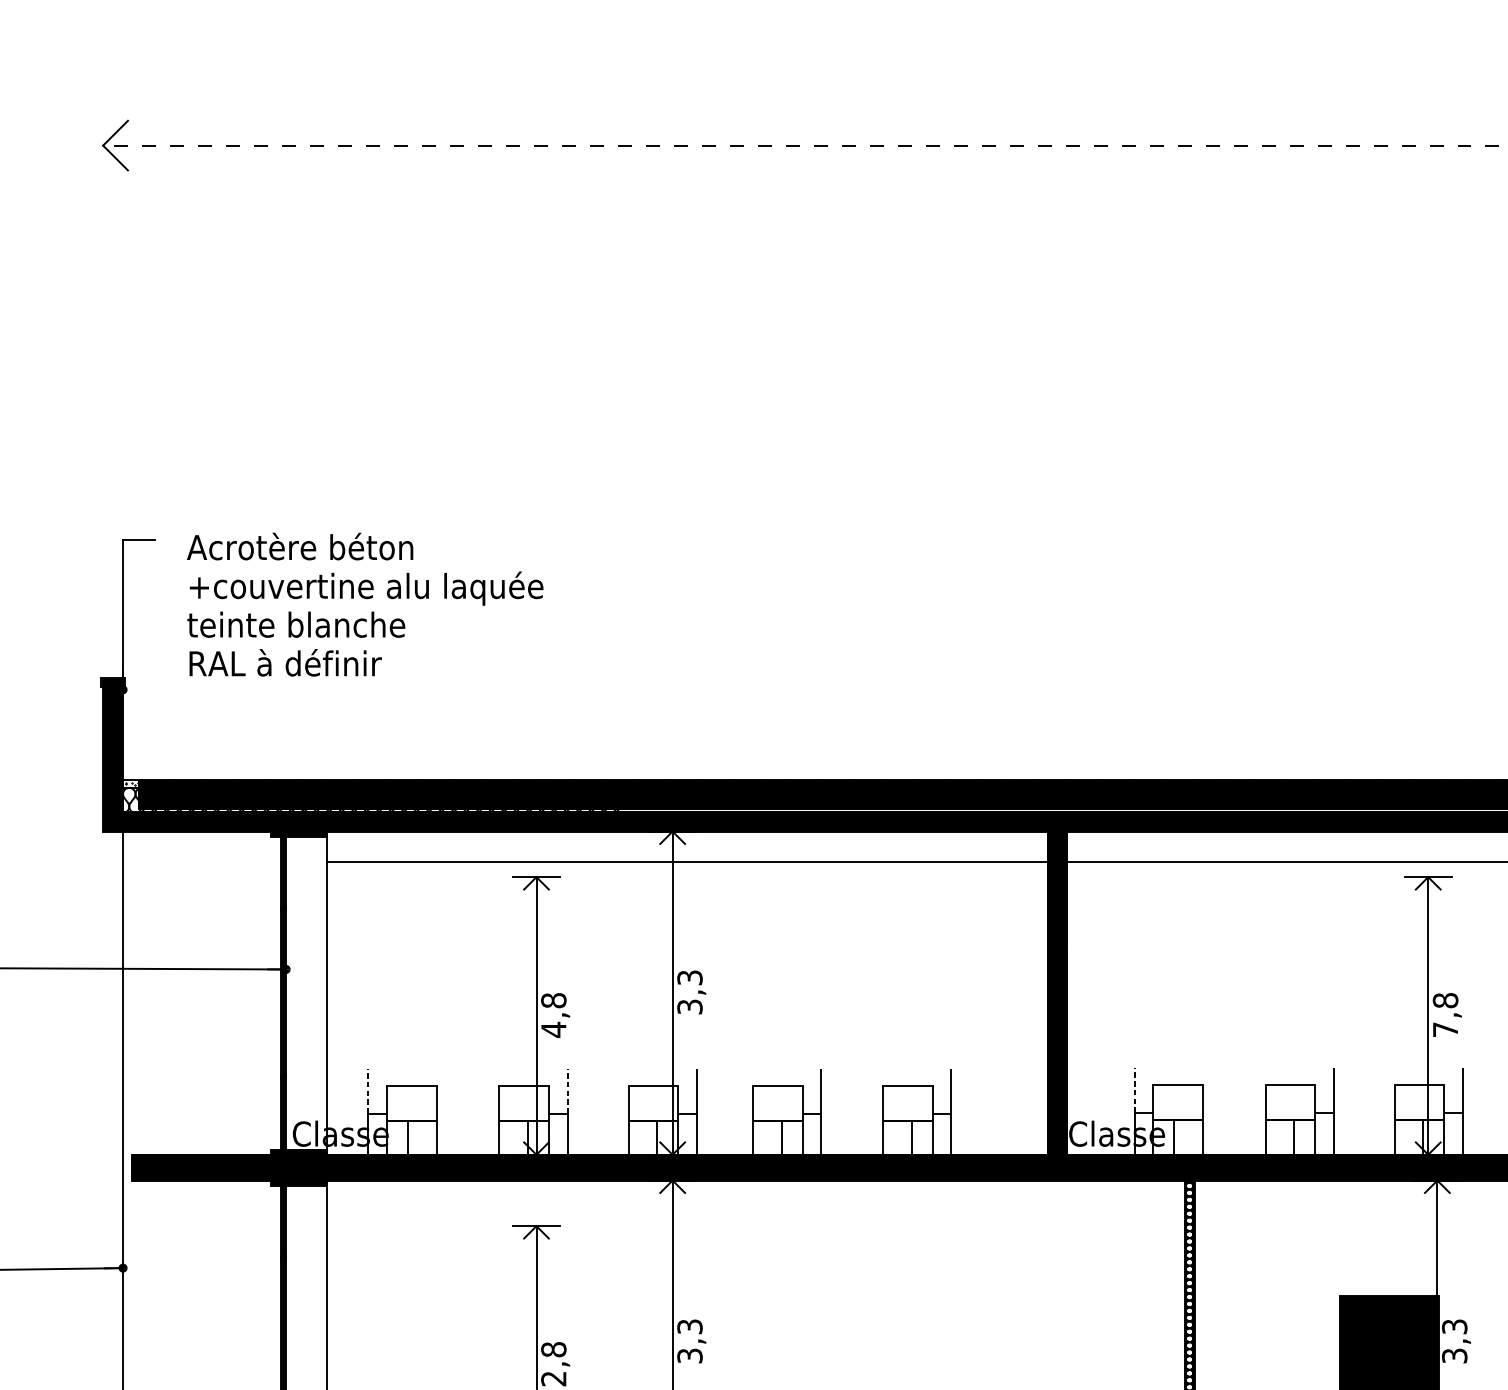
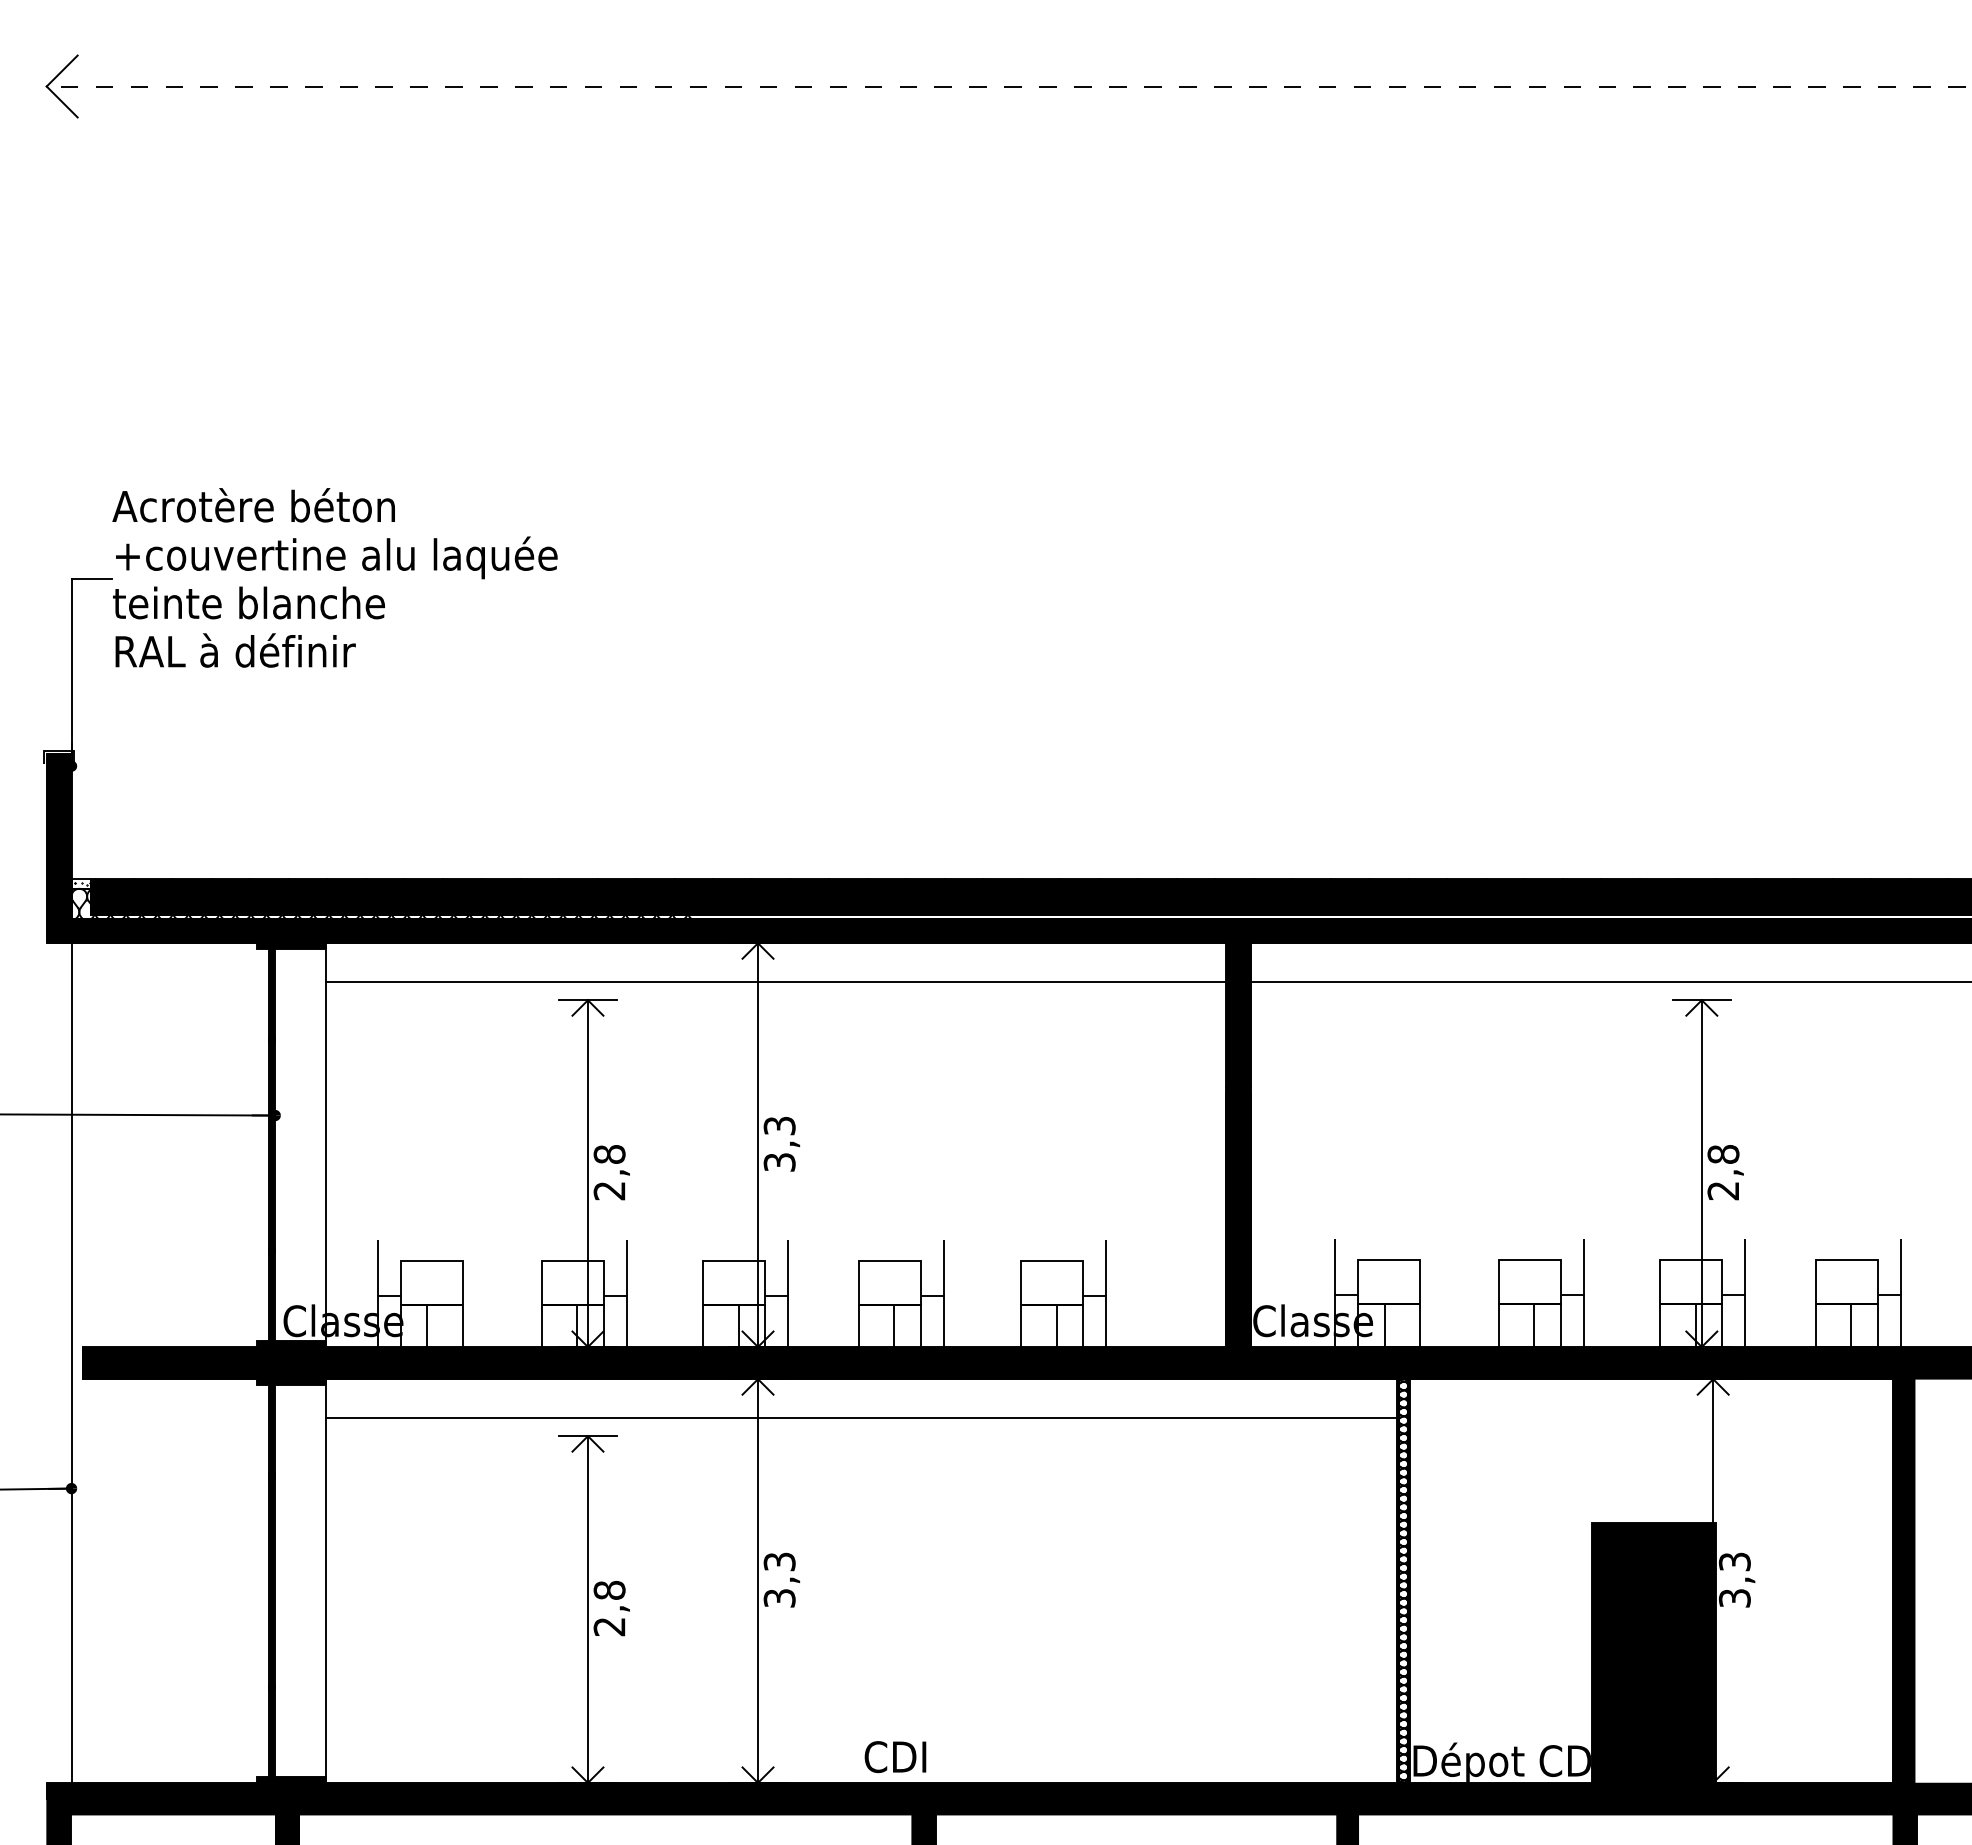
text: (364, 604) -> (334, 577), moved
text: (553, 1030) -> (609, 1191), 4,8 -> 2,8
text: (1444, 1030) -> (1722, 1191), 7,8 -> 2,8
line: (1134, 1090) -> (1335, 1266), dashed -> solid
line: (368, 1091) -> (377, 1267), dashed -> solid
line: (567, 1091) -> (626, 1267), dashed -> solid
line: (755, 1211) -> (861, 1417), added

